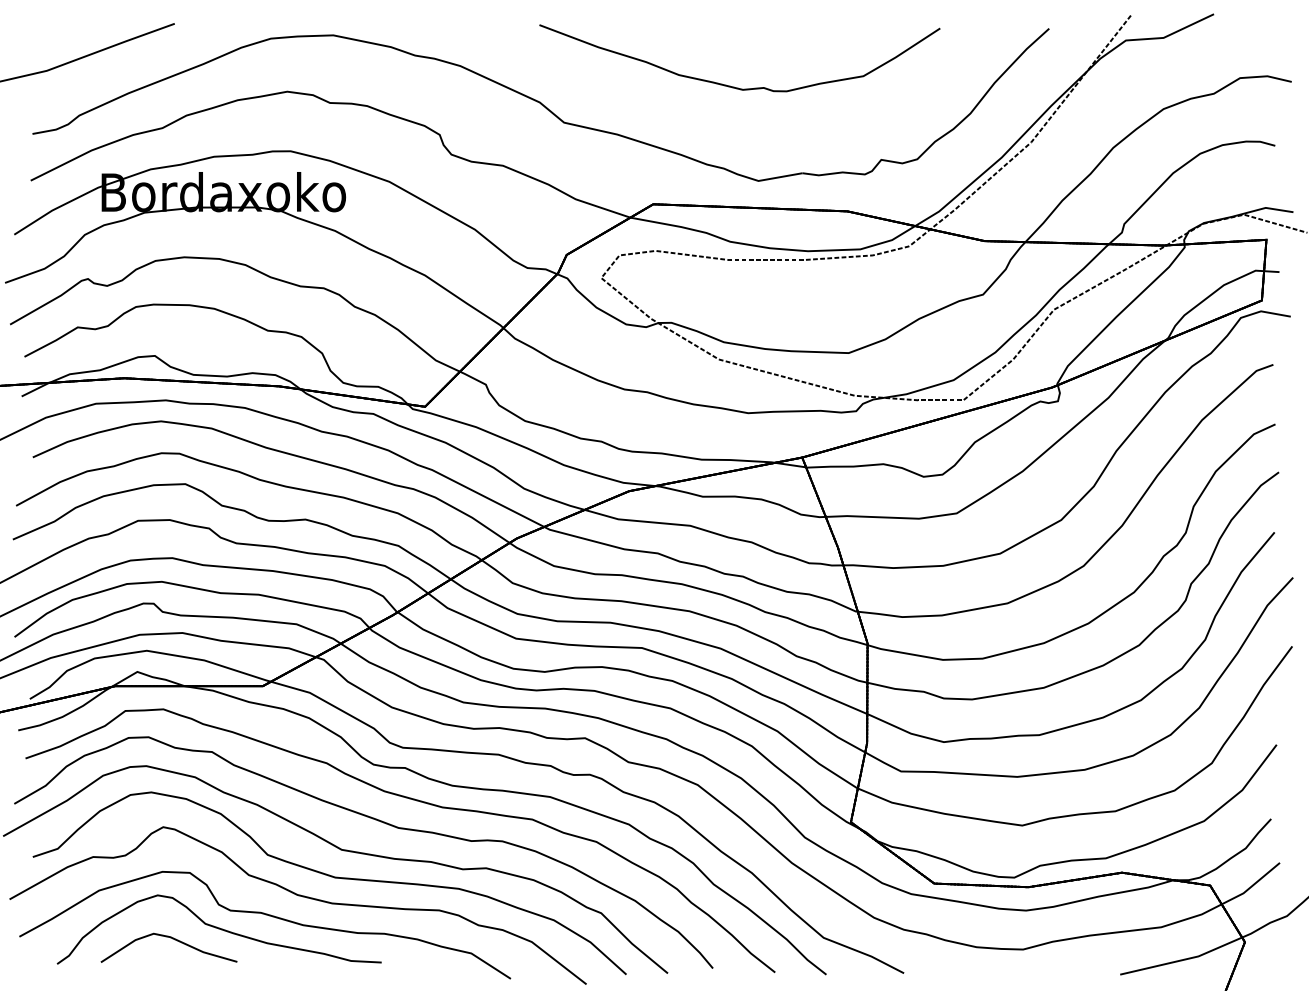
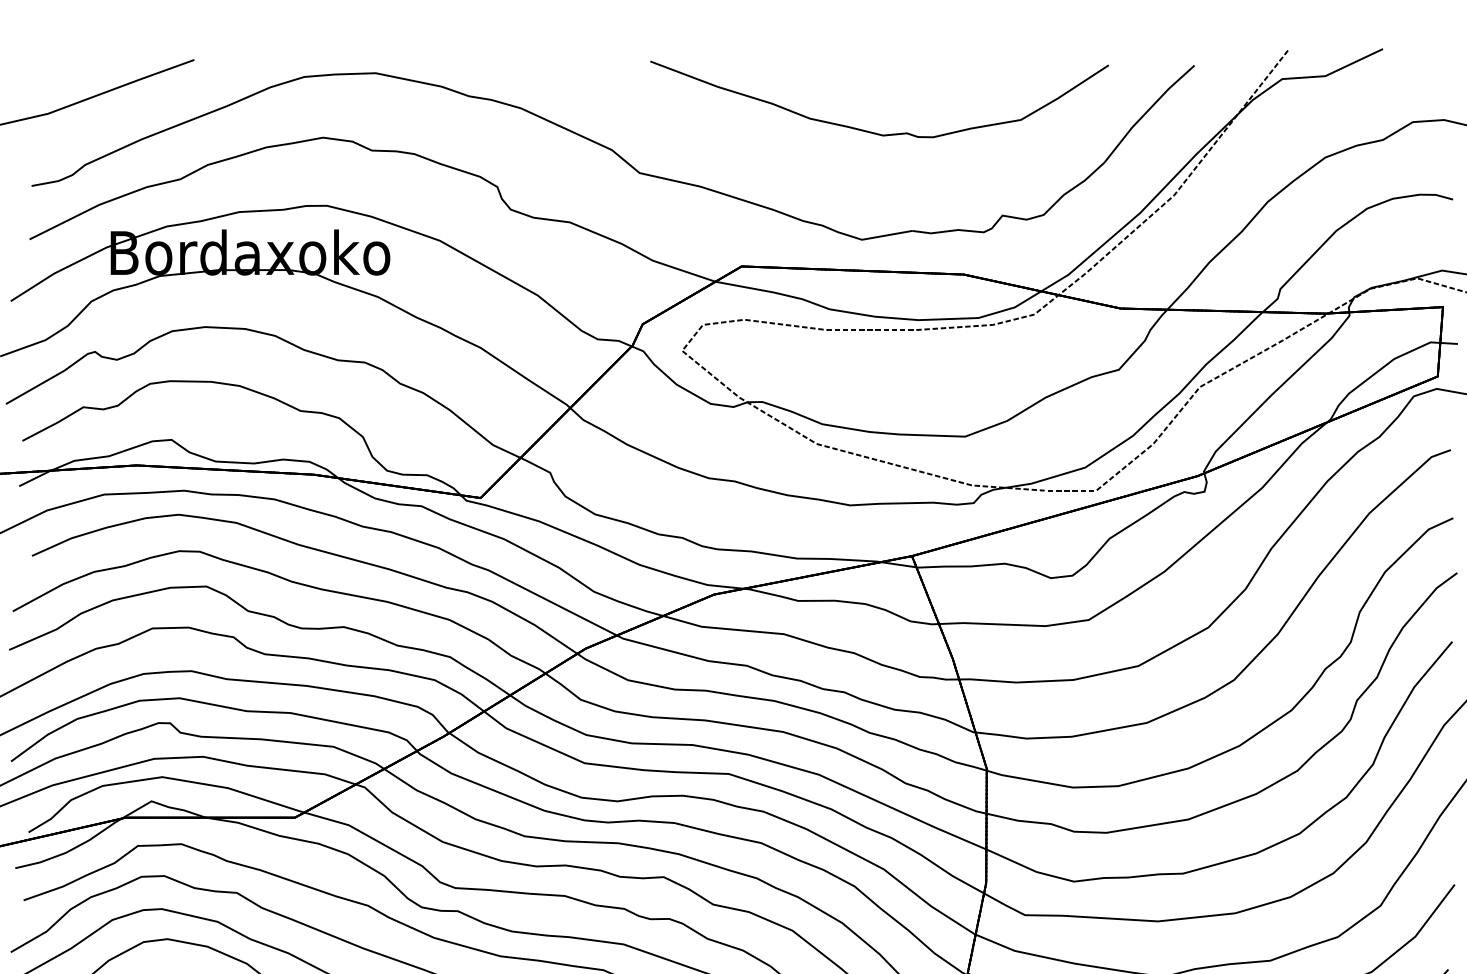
curve: (734, 86) -> (873, 131), moved

